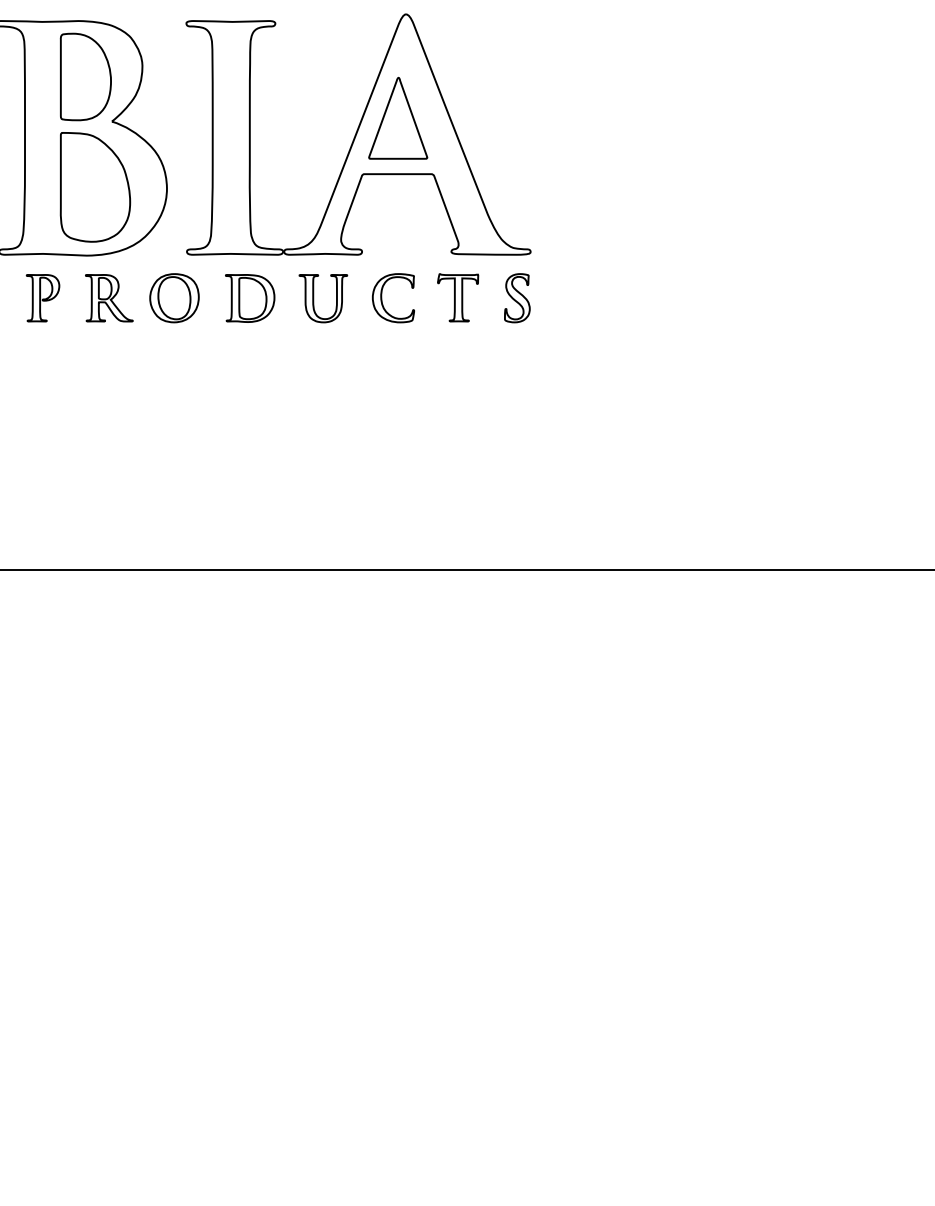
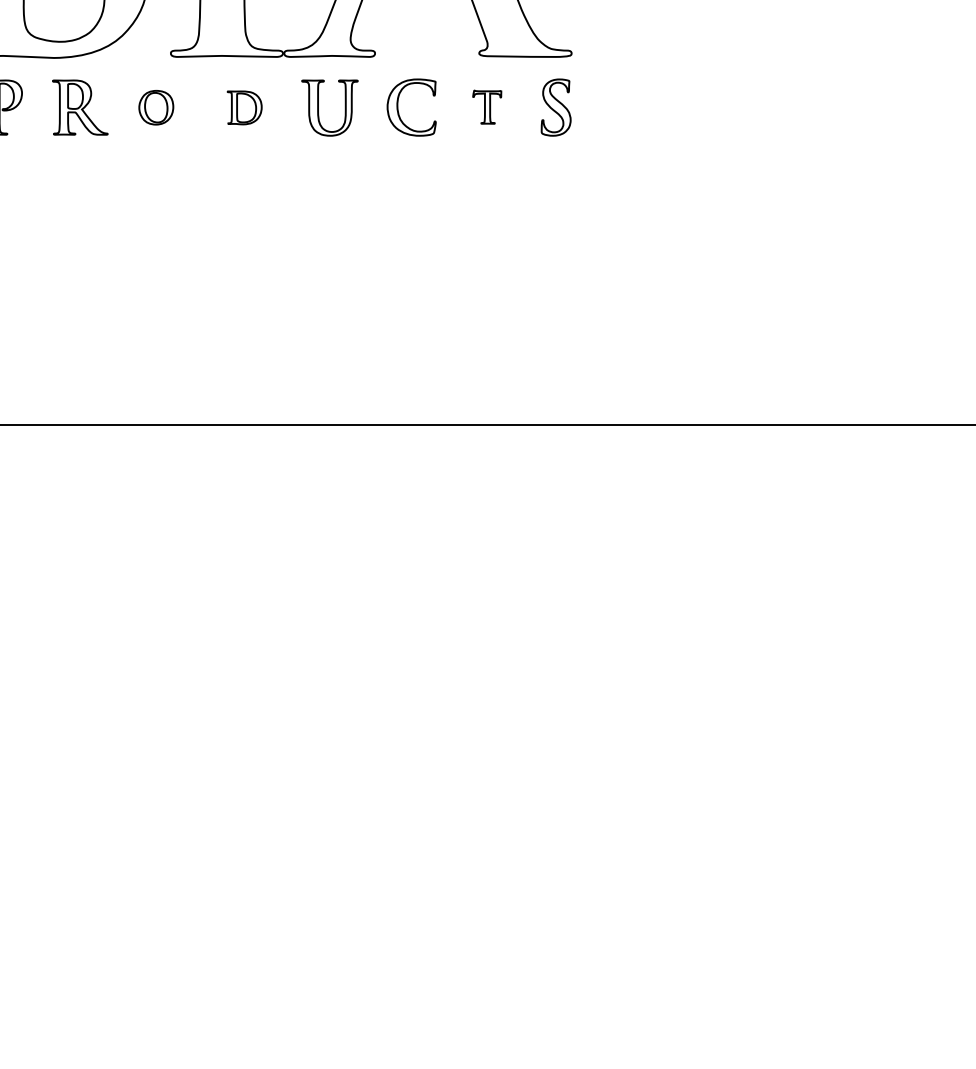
part: (458, 297) -> (487, 106), size x0.6
part: (174, 298) -> (156, 107), size x0.6
part: (250, 298) -> (244, 107), size x0.6

